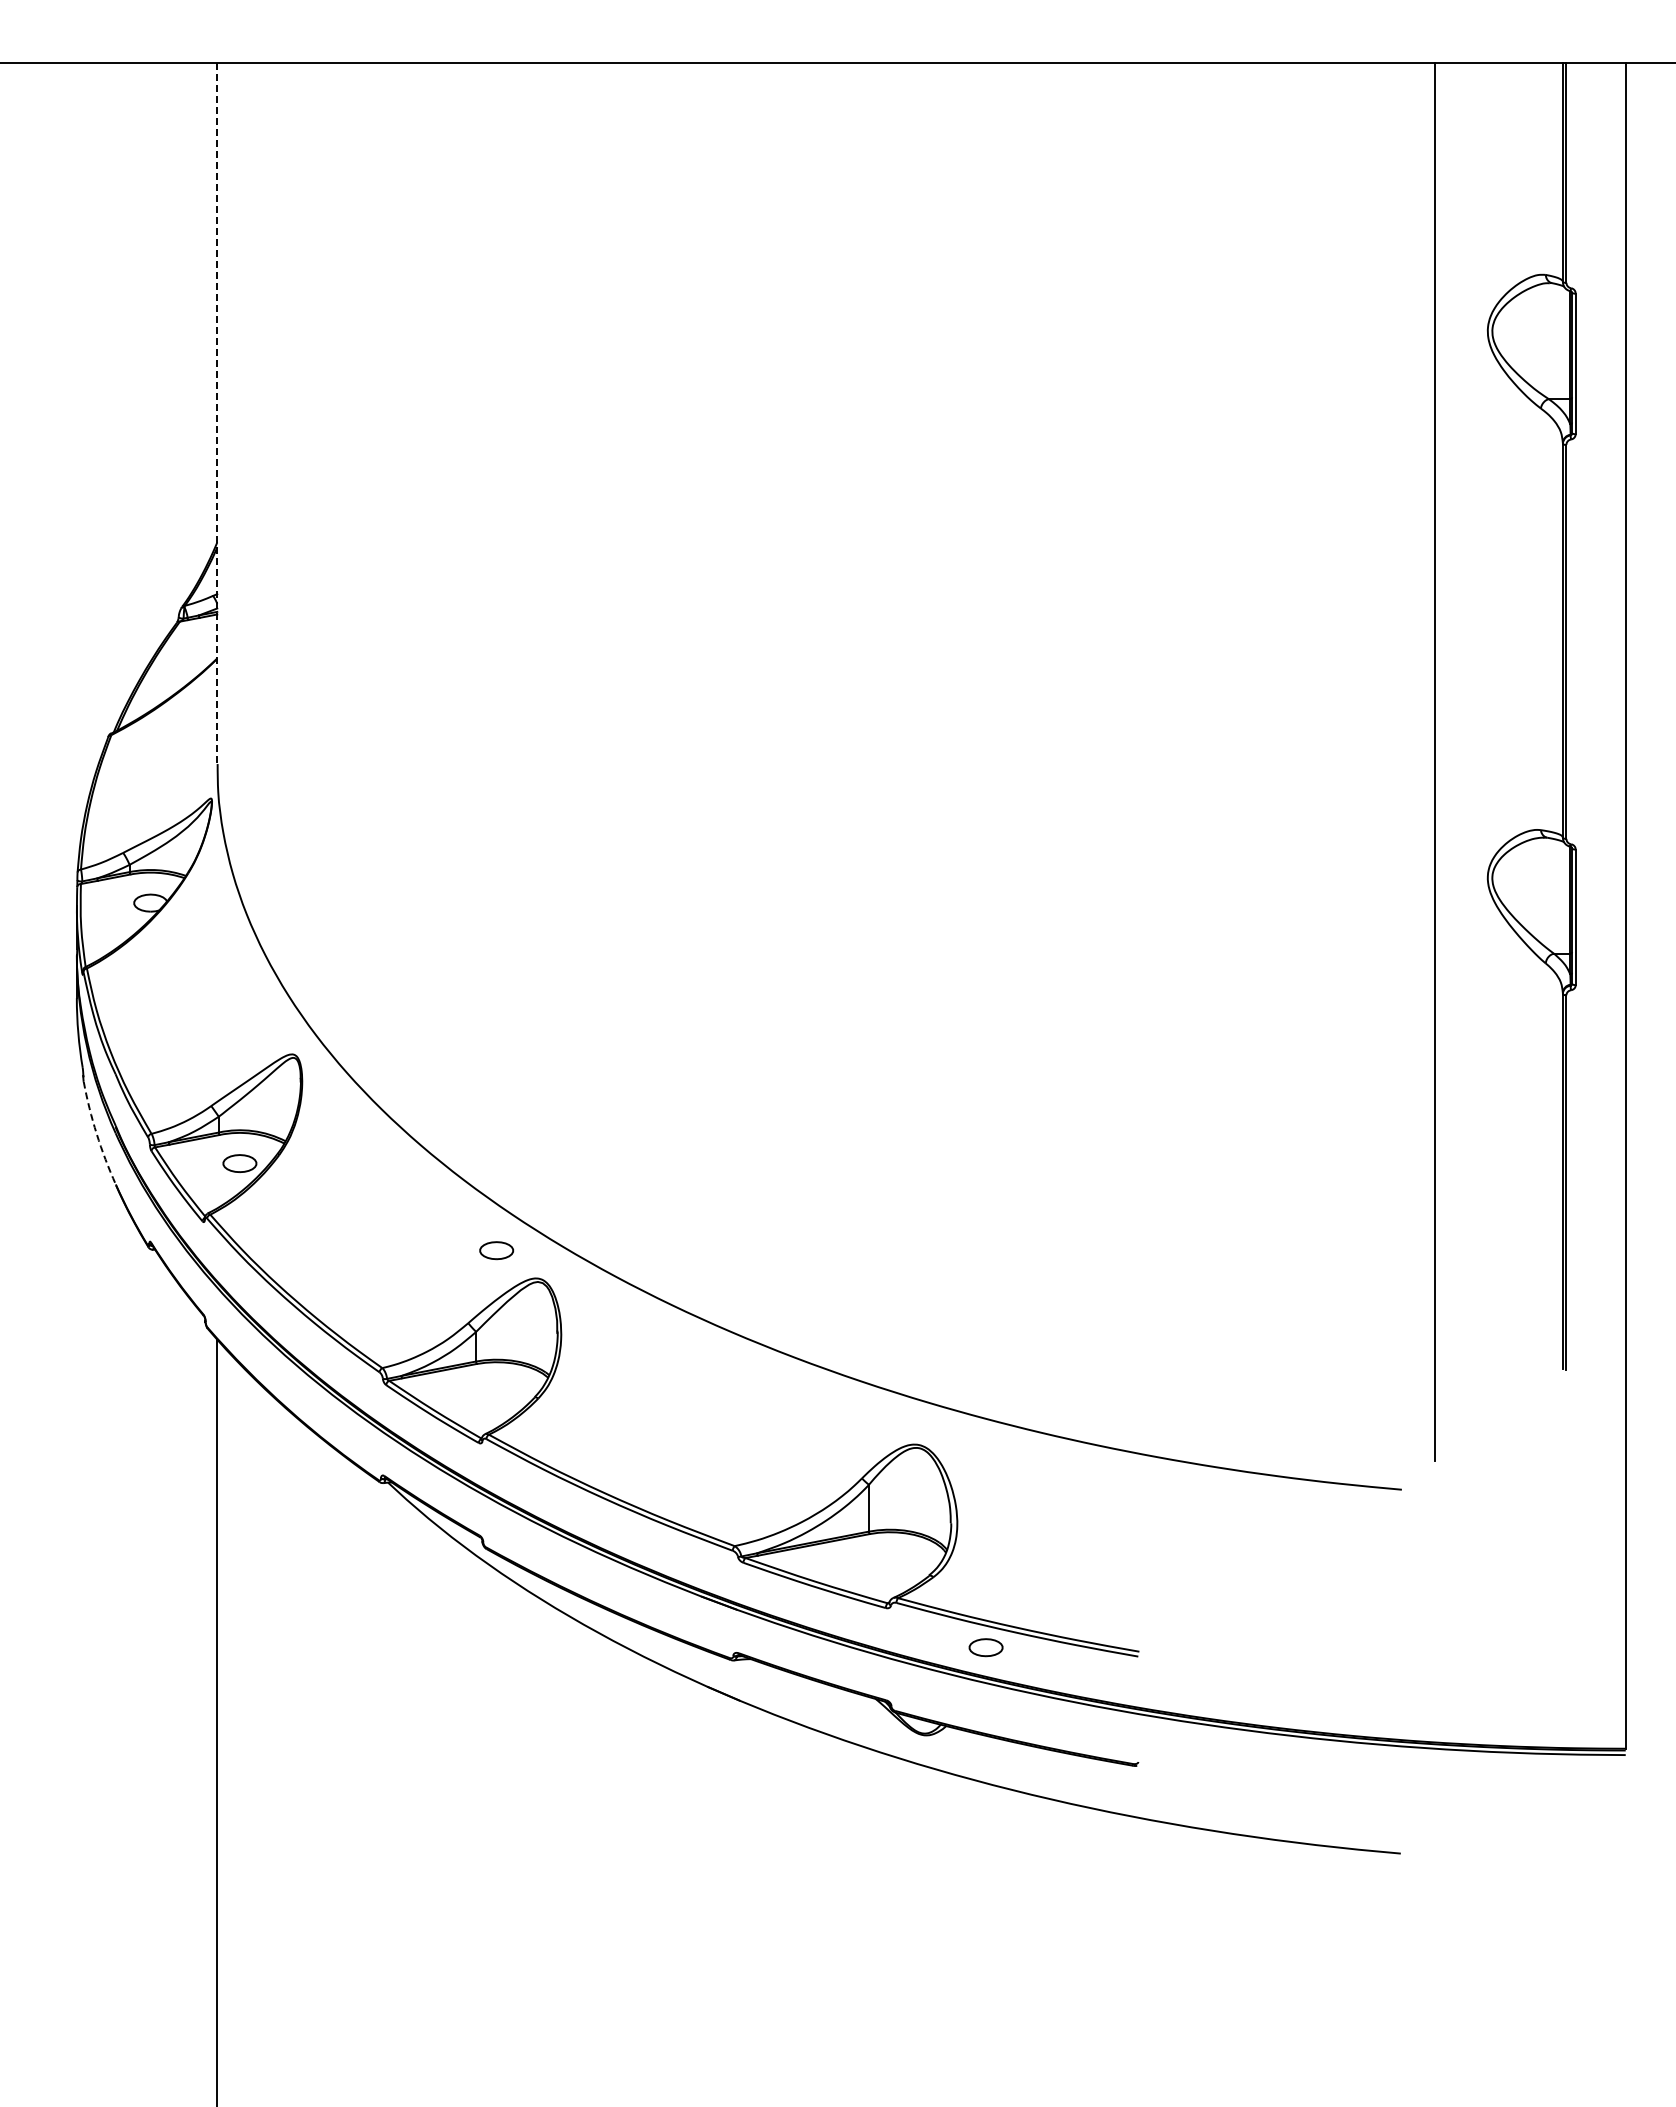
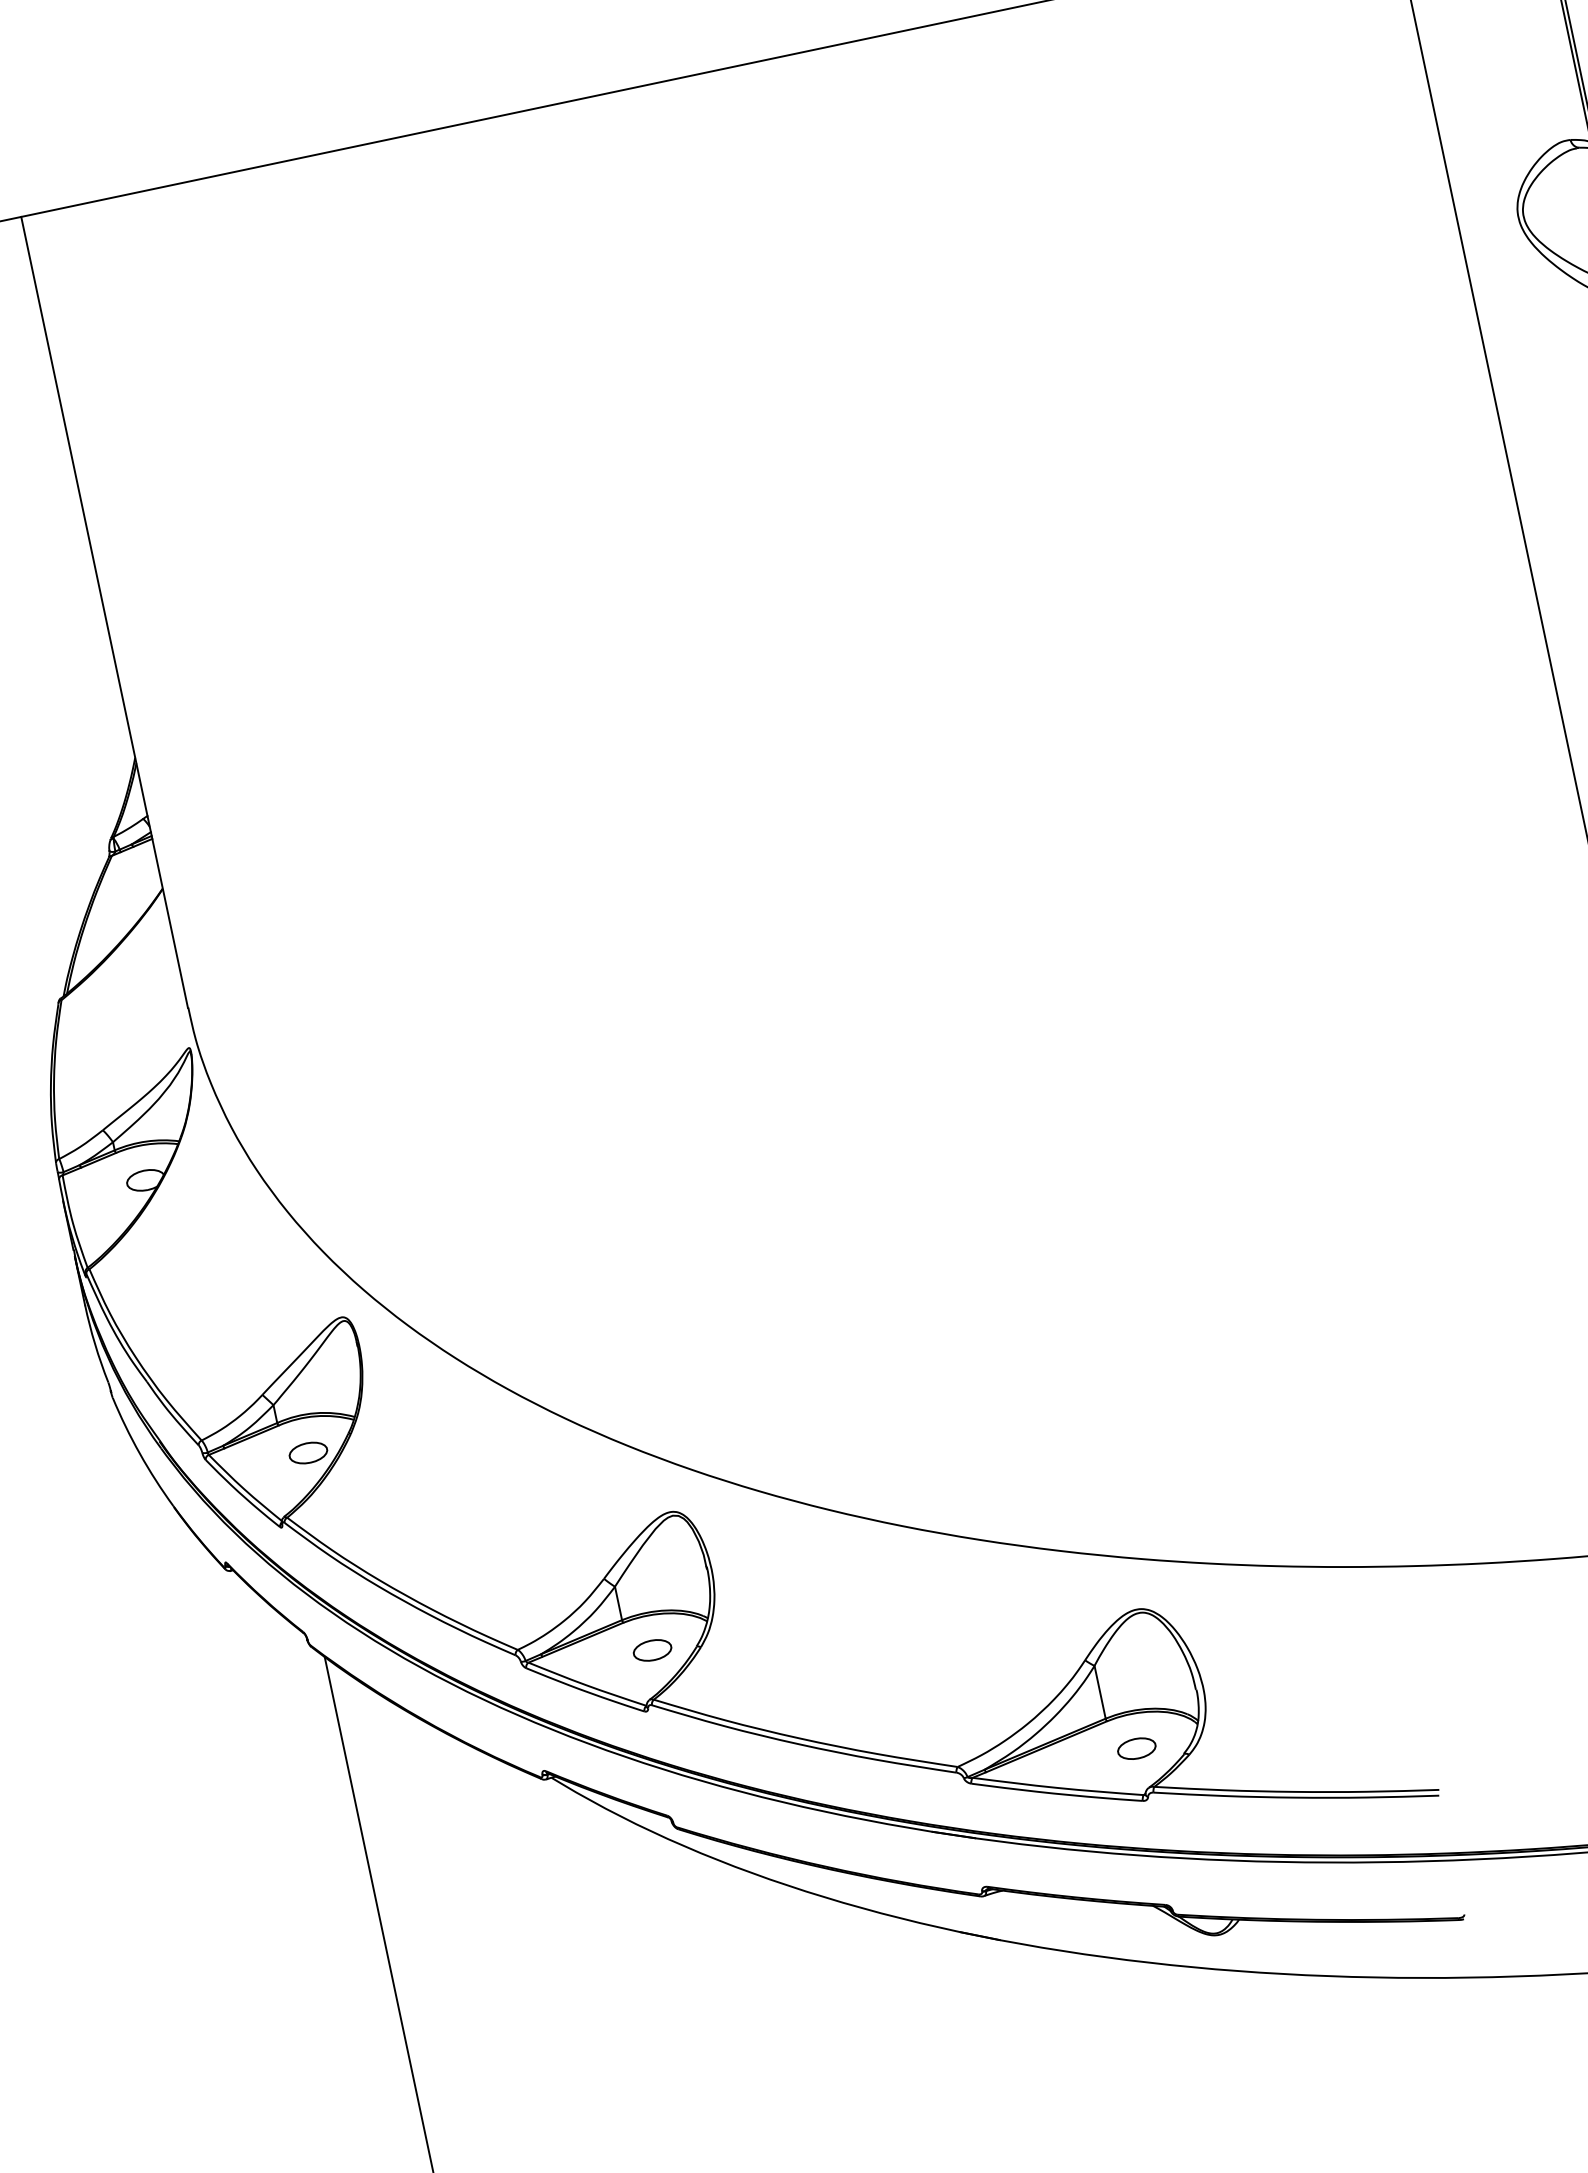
line: (217, 413) -> (104, 612), dashed -> solid
arc: (96, 1134) -> (139, 1454), dashed -> solid
part: (496, 1250) -> (652, 1650), moved
part: (985, 1647) -> (1136, 1748), moved

